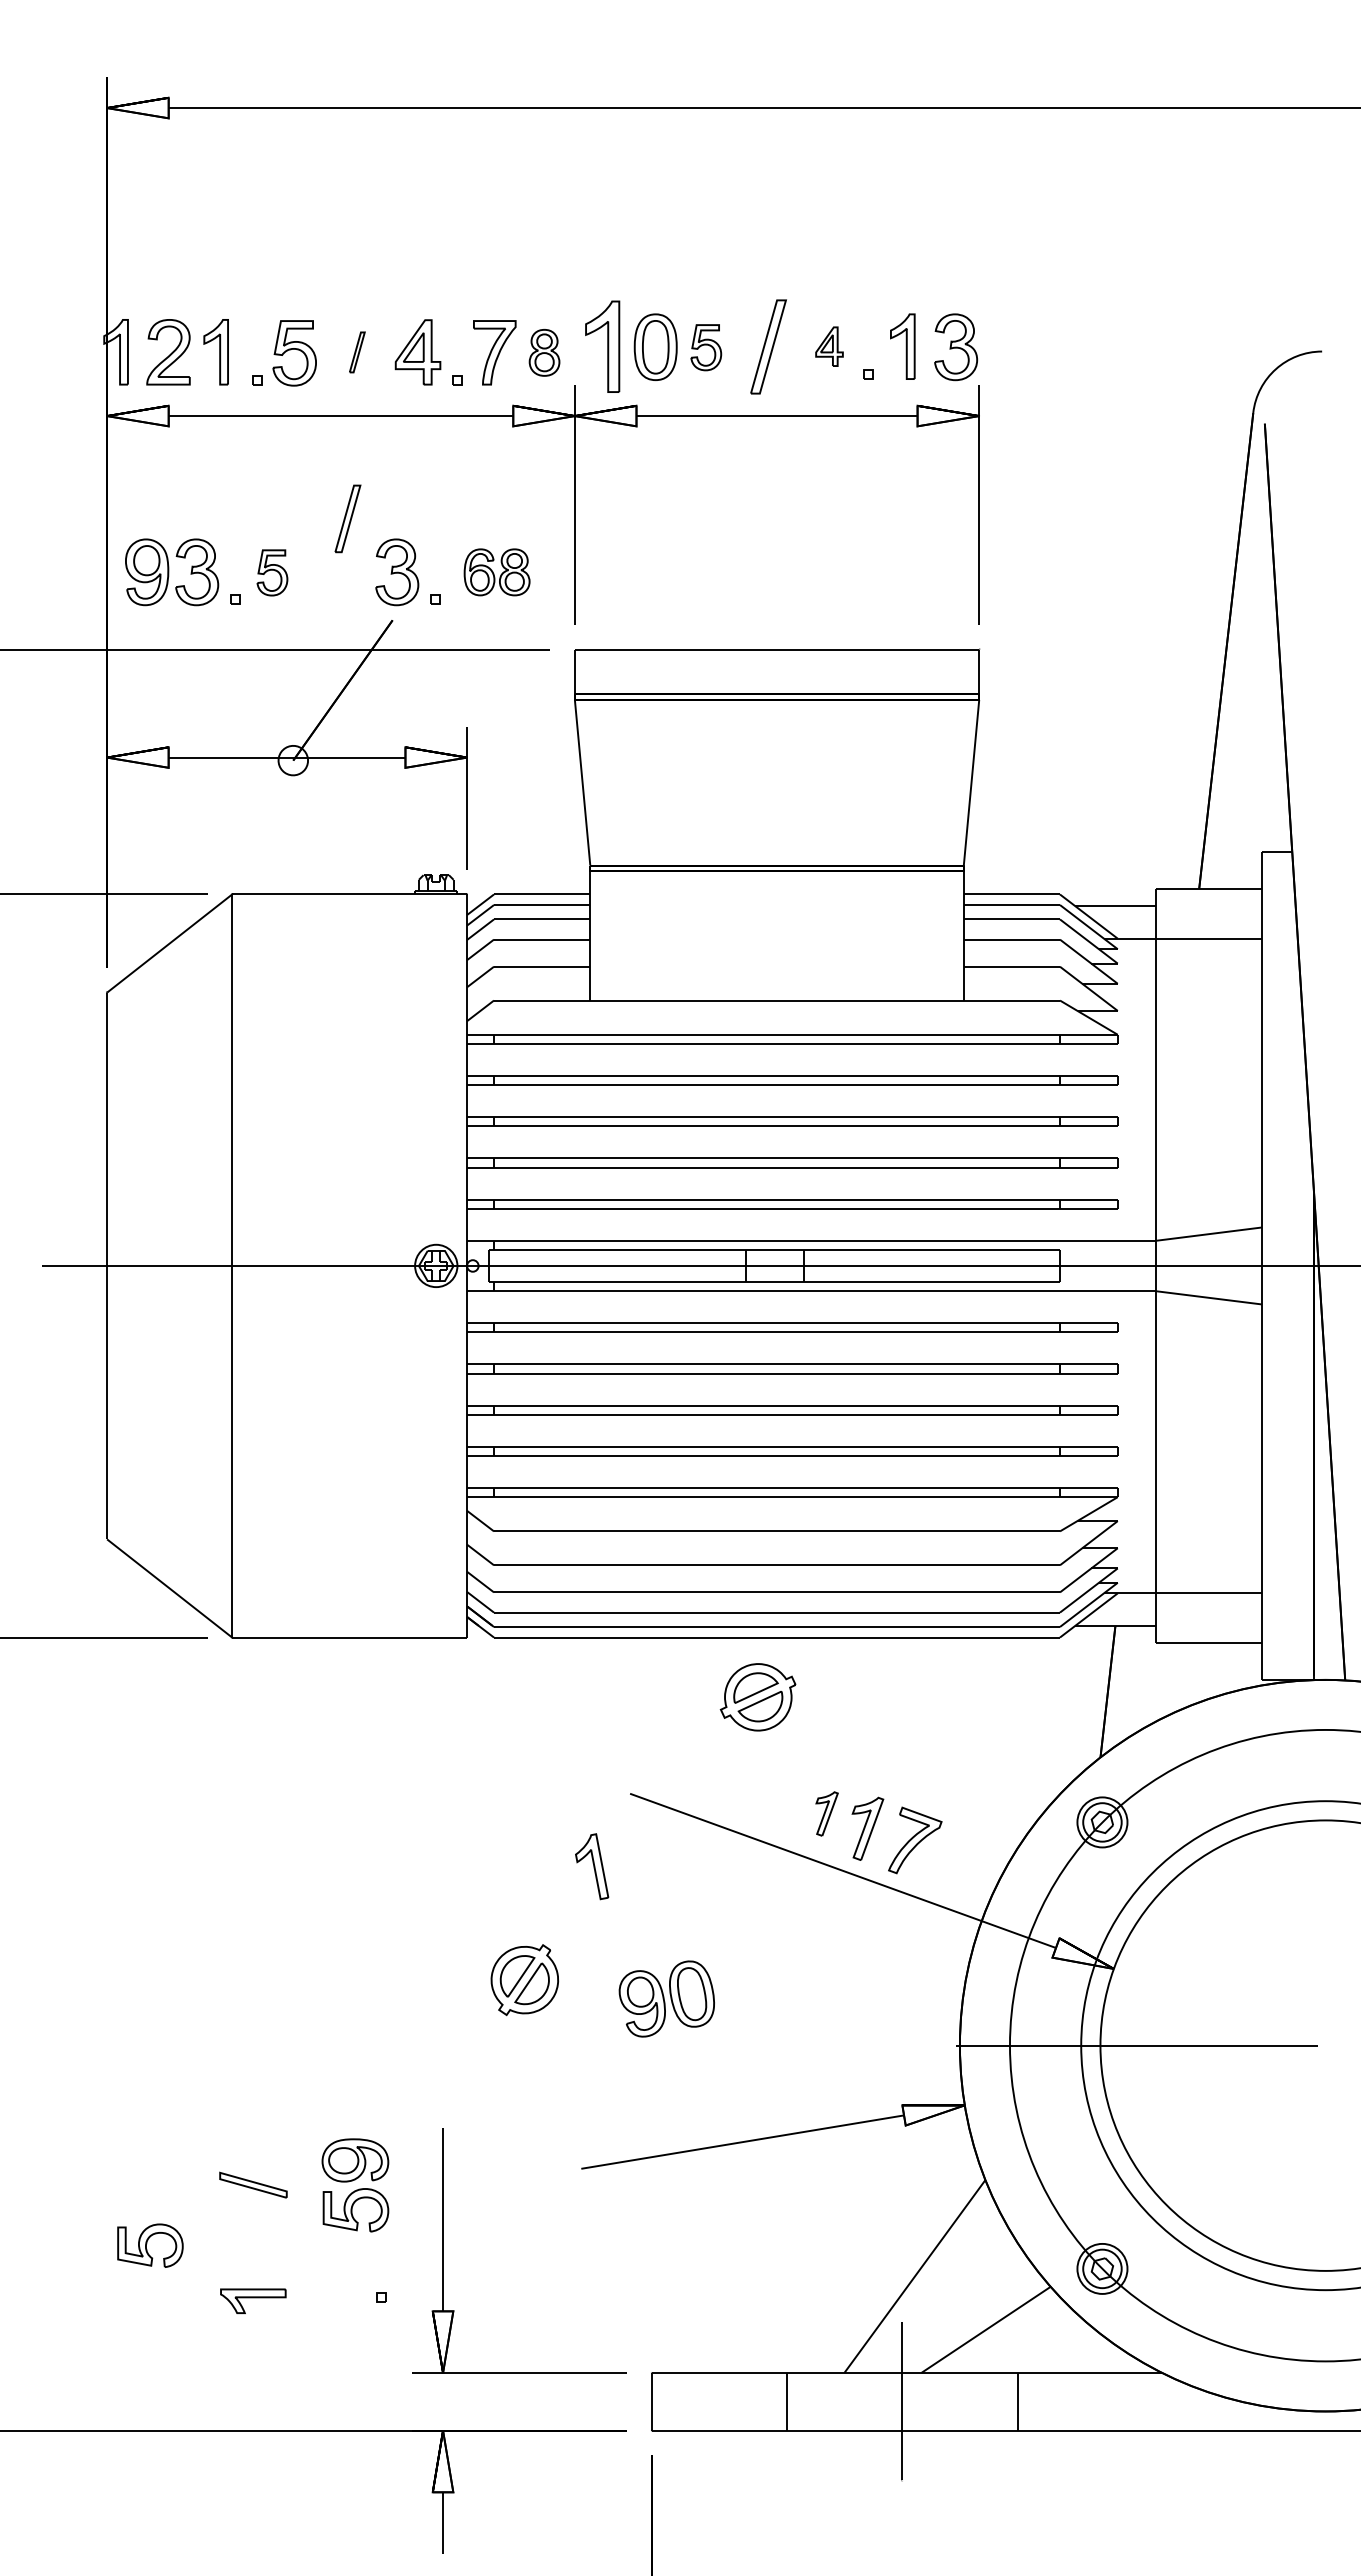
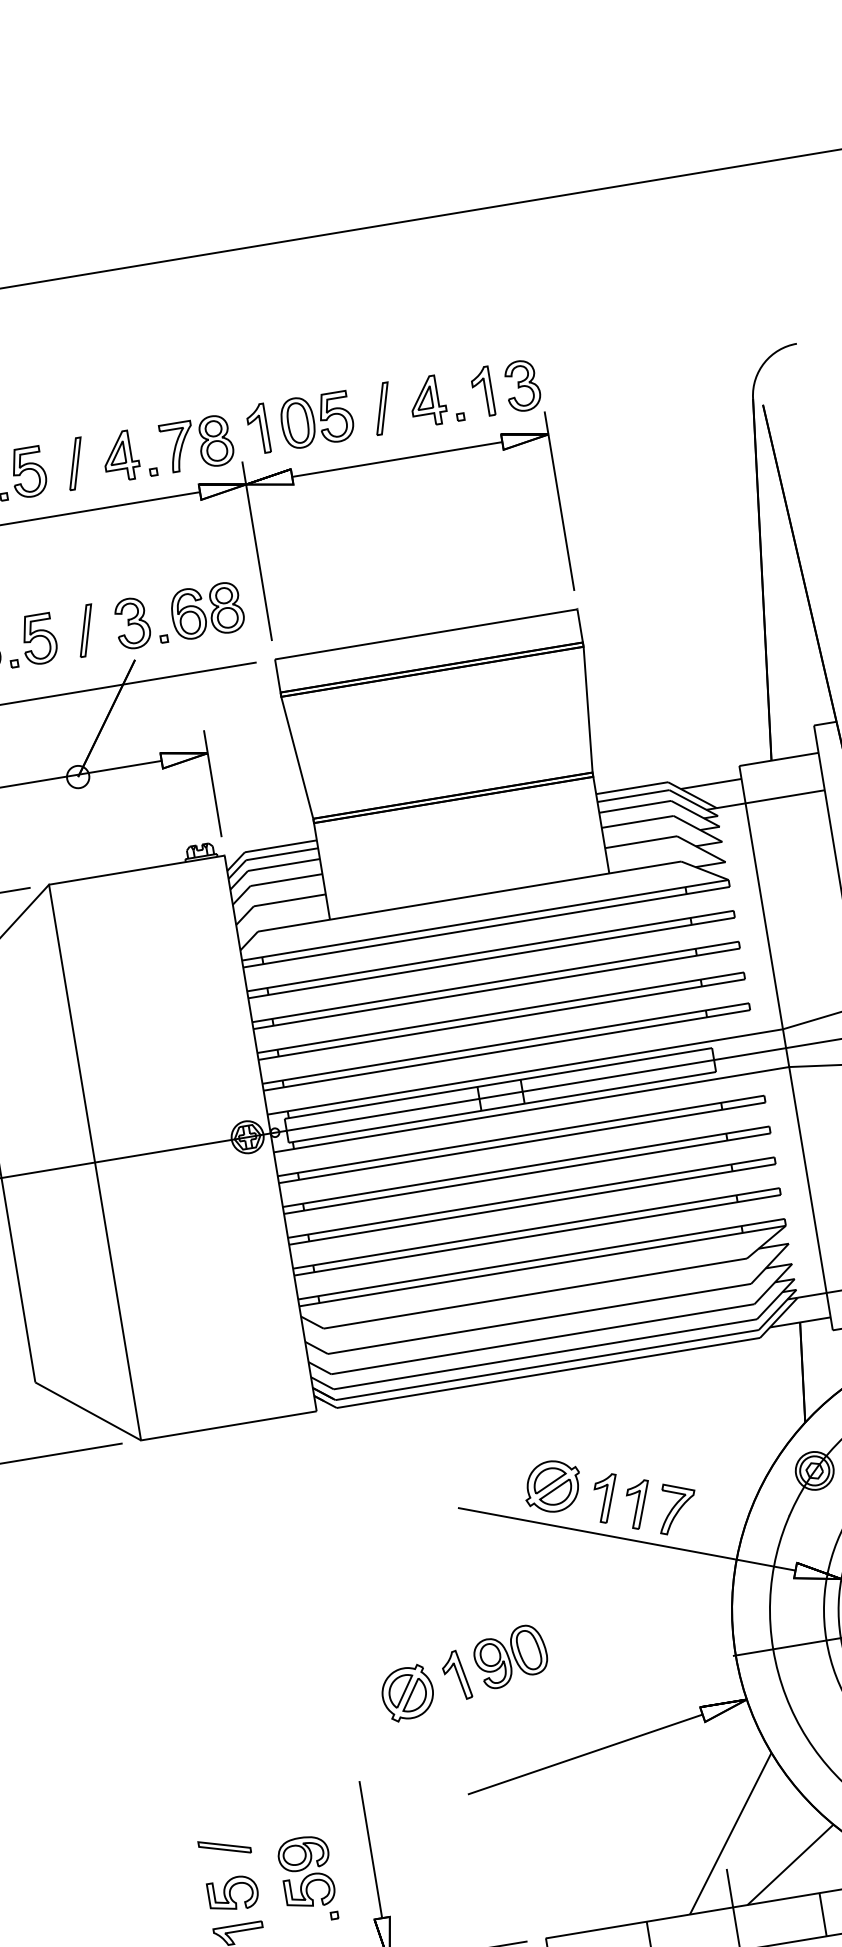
part: (602, 346) -> (258, 429), size x0.71
part: (768, 346) -> (382, 408), size x0.71
part: (829, 346) -> (427, 400), size x1.67
part: (706, 347) -> (336, 416), size x1.43
part: (357, 352) -> (75, 463), size x1.67
part: (544, 352) -> (215, 440), size x1.43
part: (347, 518) -> (85, 630), moved
part: (272, 572) -> (39, 638), size x1.43
part: (496, 572) -> (206, 611), size x1.43
part: (757, 1697) -> (552, 1486), moved
part: (826, 1813) -> (607, 1498), size x1.43
part: (592, 1866) -> (456, 1675), moved
part: (524, 1980) -> (407, 1693), moved
part: (355, 2185) -> (306, 1872), moved
part: (150, 2245) -> (233, 1893), moved

